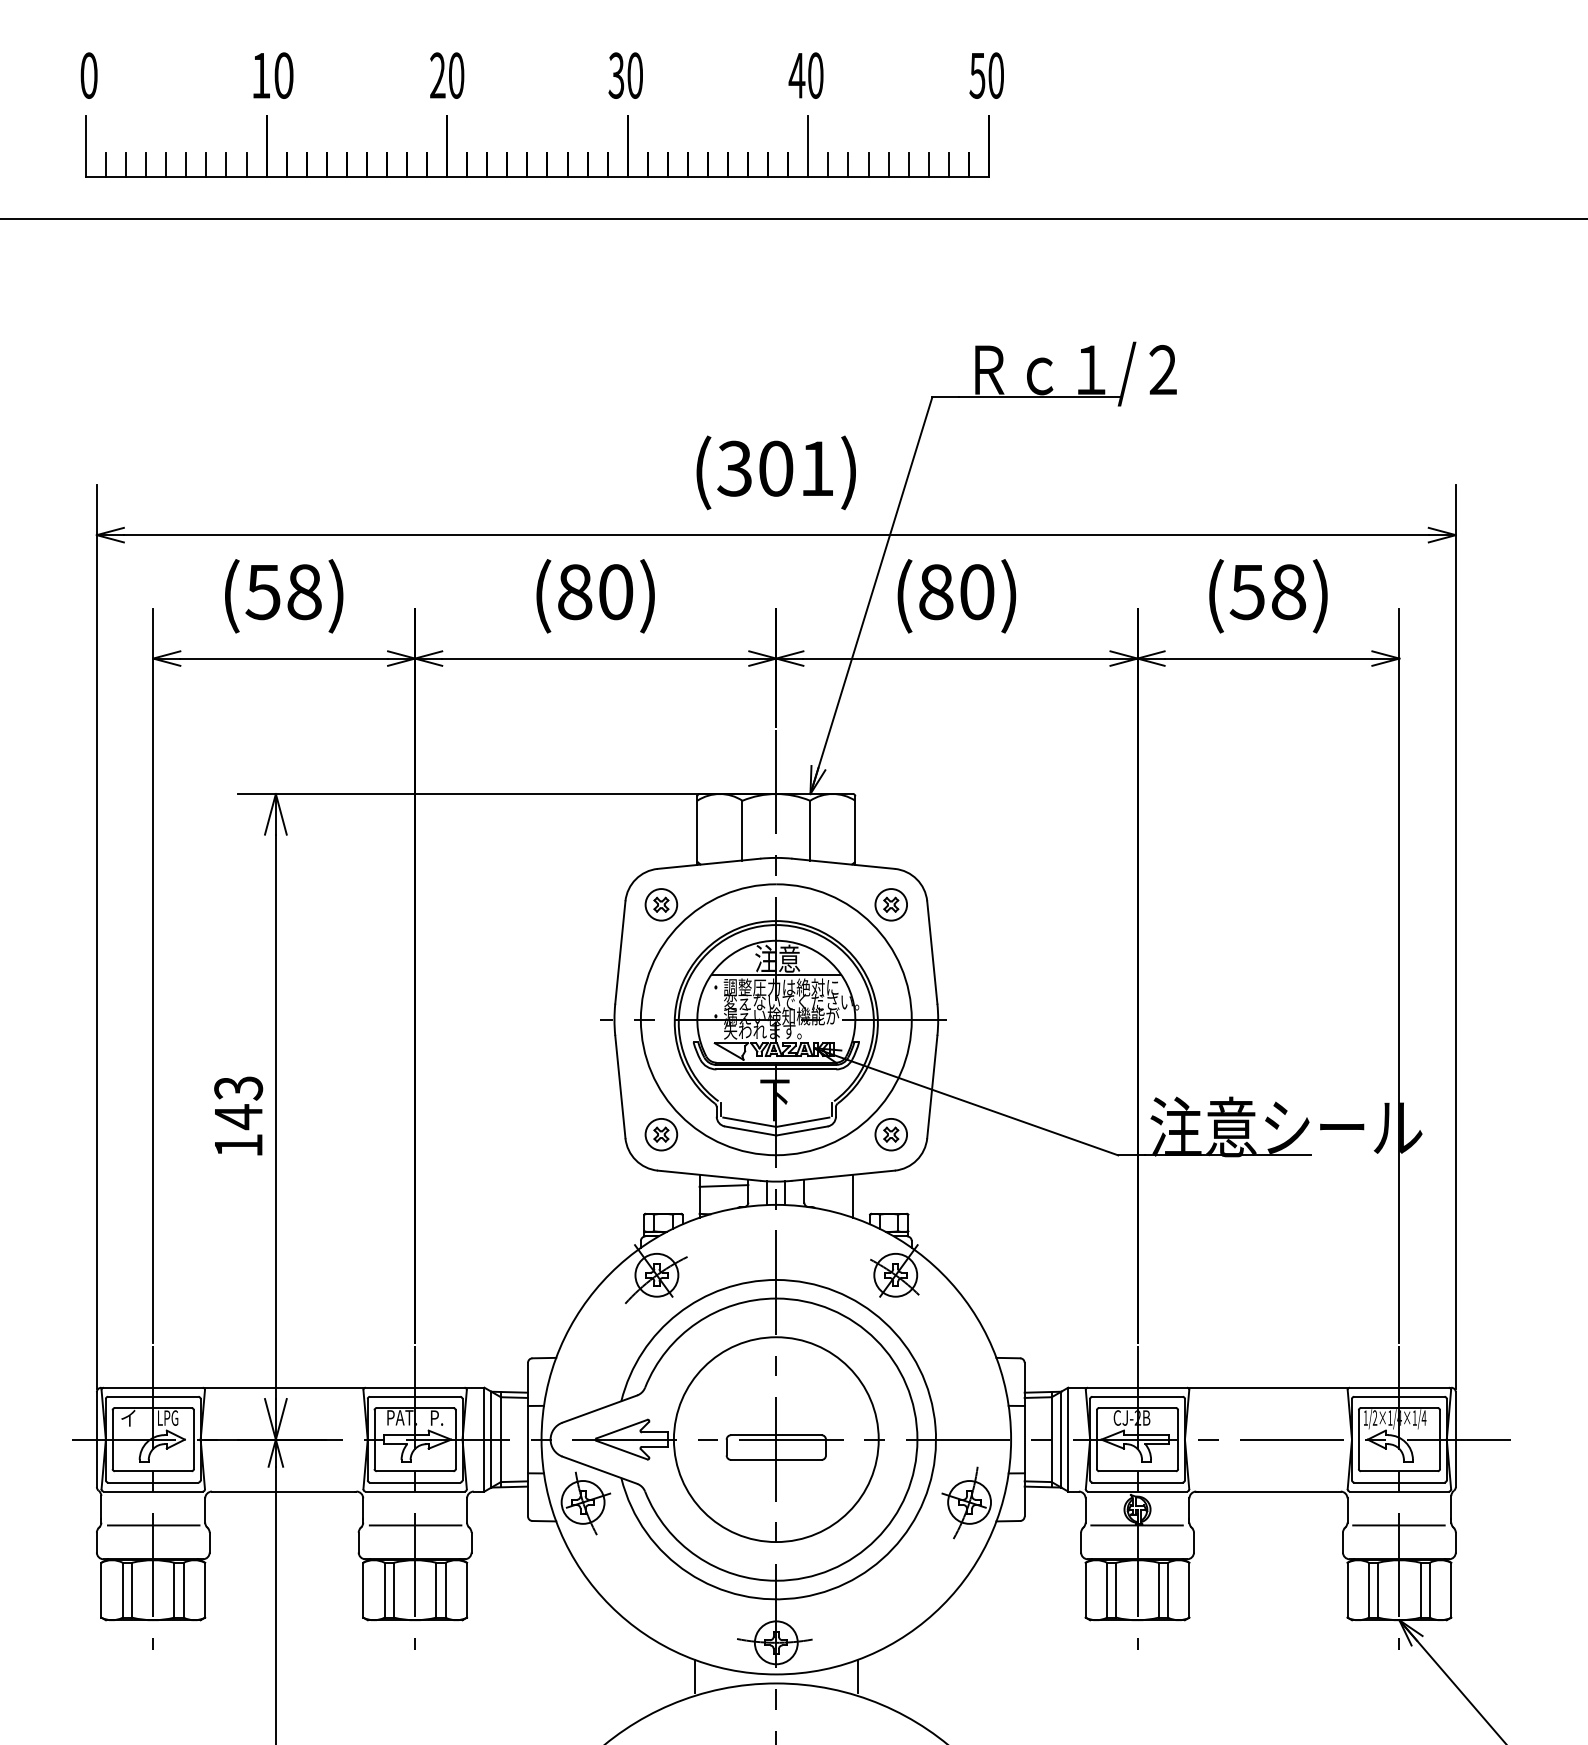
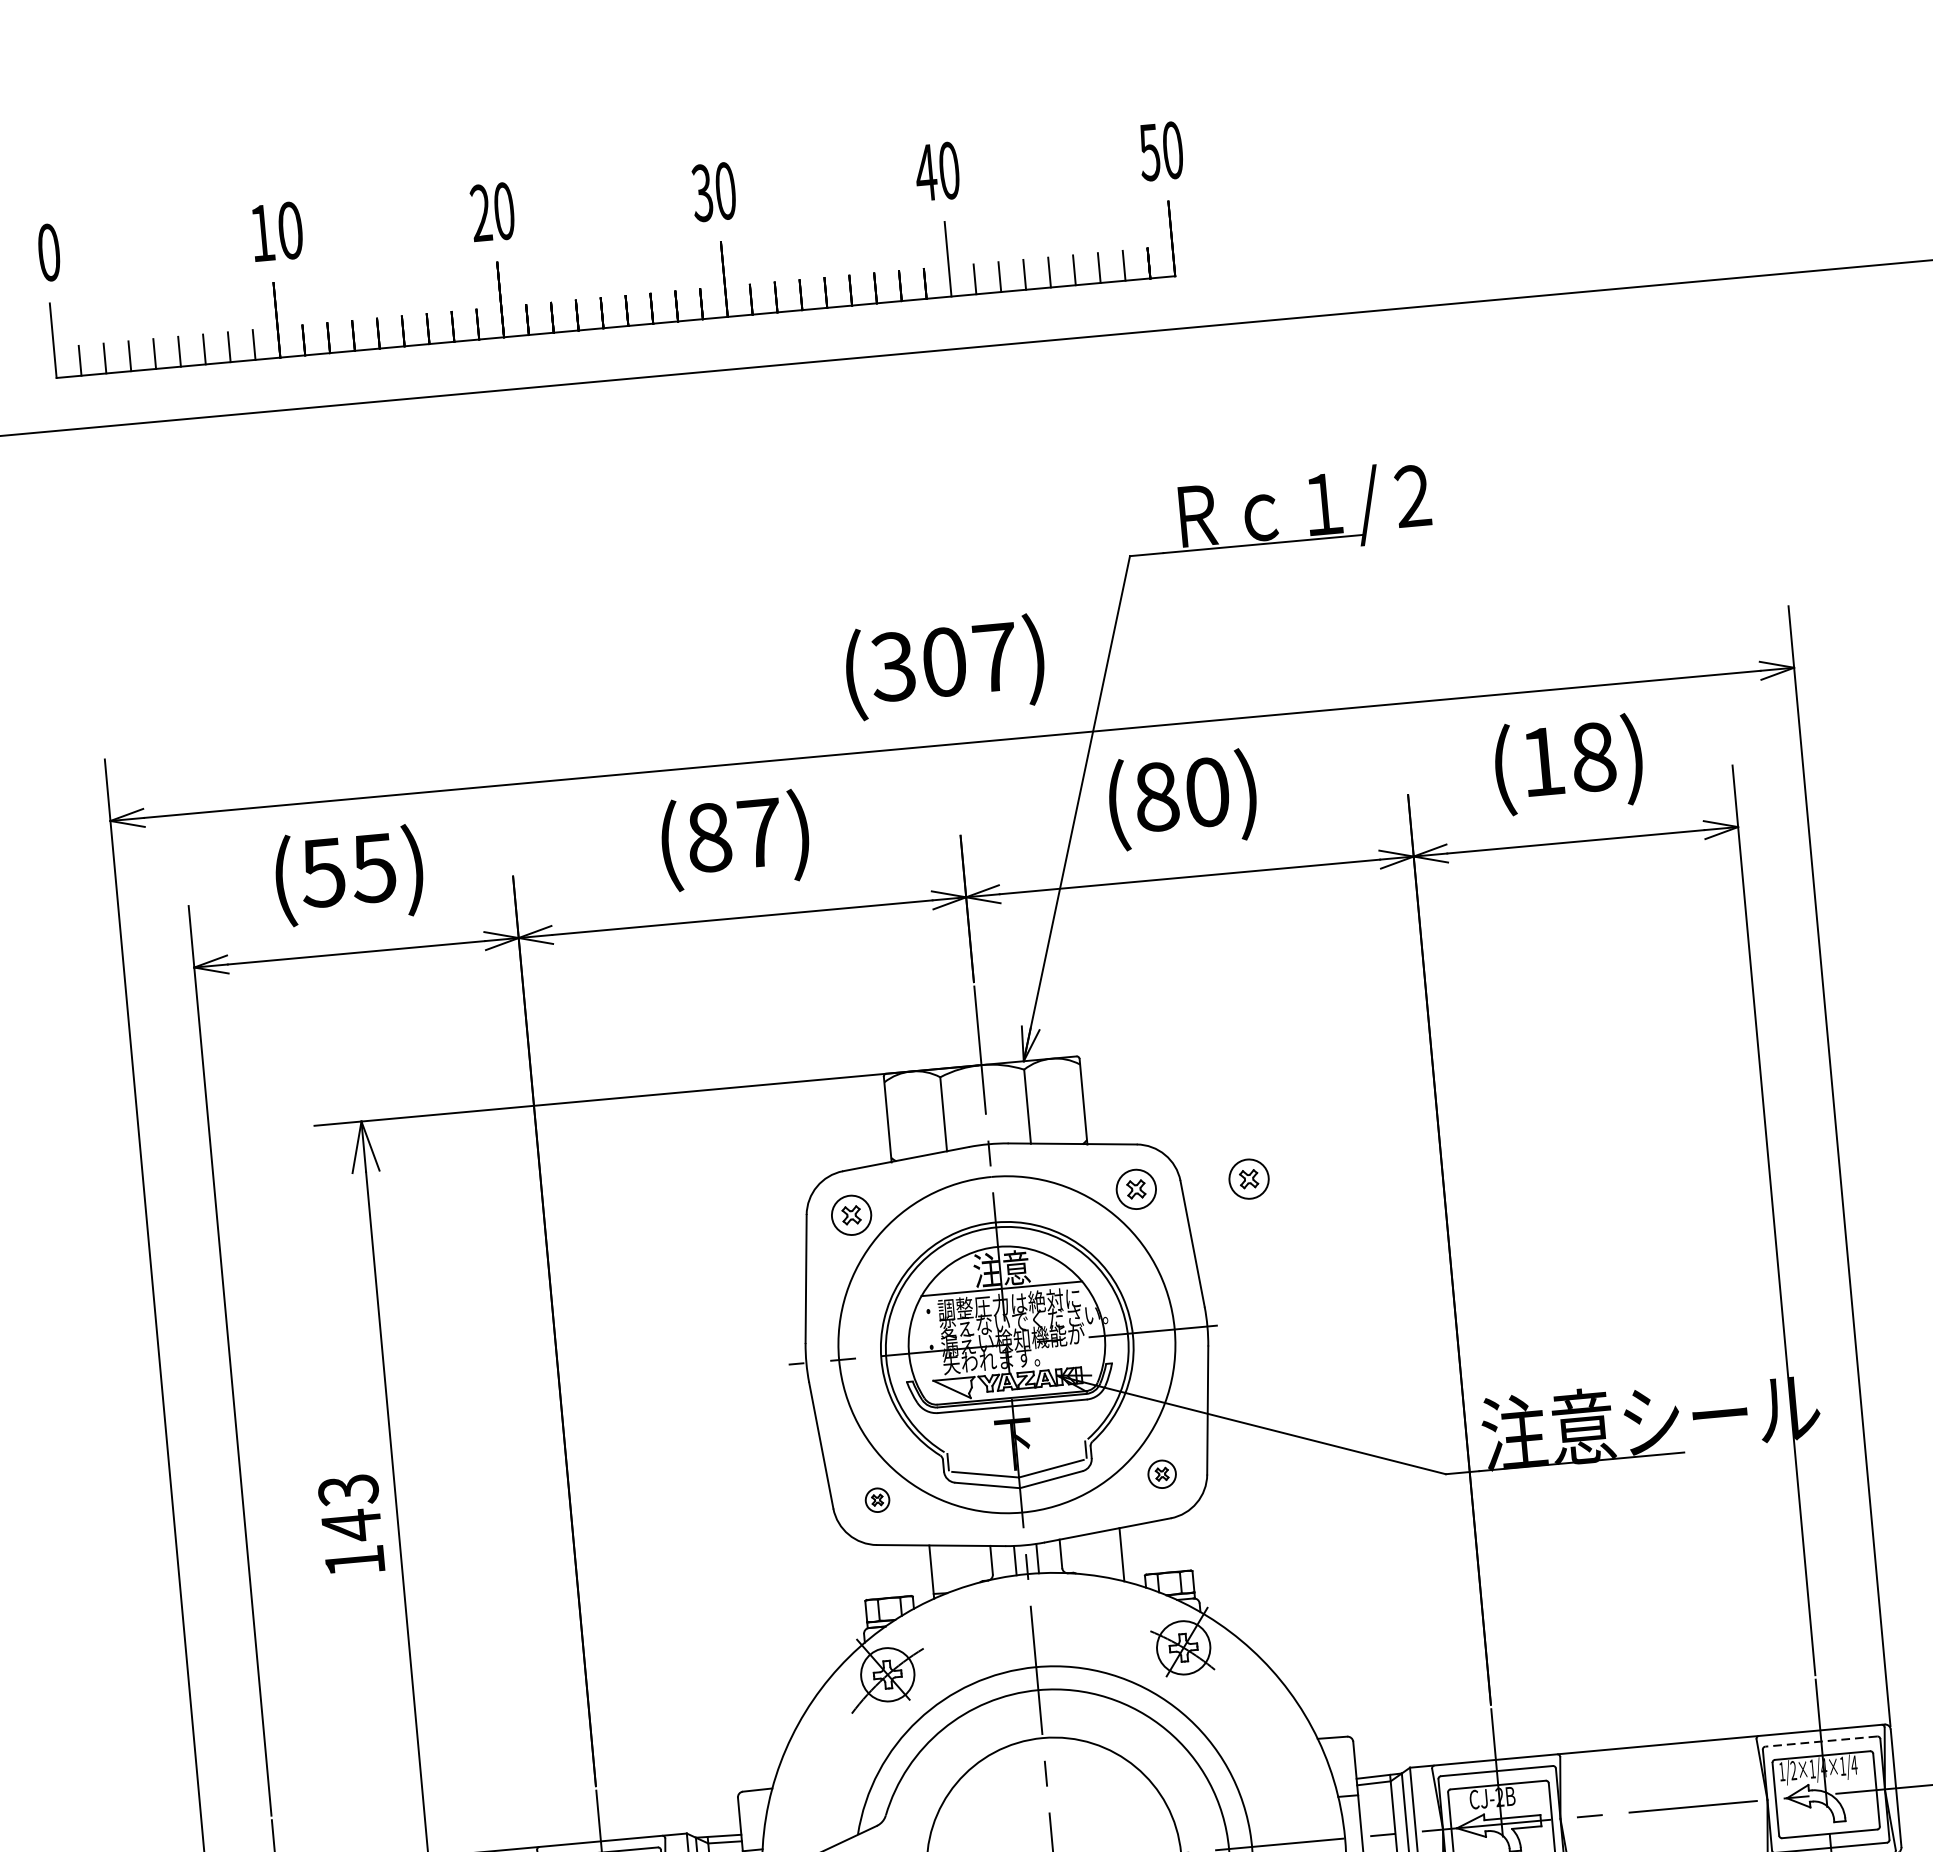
text: (817, 468) -> (995, 657), (301) -> (307)
text: (303, 592) -> (372, 868), (58) -> (55)
text: (616, 592) -> (760, 833), (80) -> (87)
text: (1246, 592) -> (1541, 762), (58) -> (18)
part: (981, 904) -> (1248, 1178), added
part: (661, 1134) -> (877, 1499), size x0.6
part: (890, 1134) -> (1161, 1474), size x0.7
line: (723, 1185) -> (960, 1556), removed
line: (1398, 1396) -> (1820, 1741), solid -> dashed

